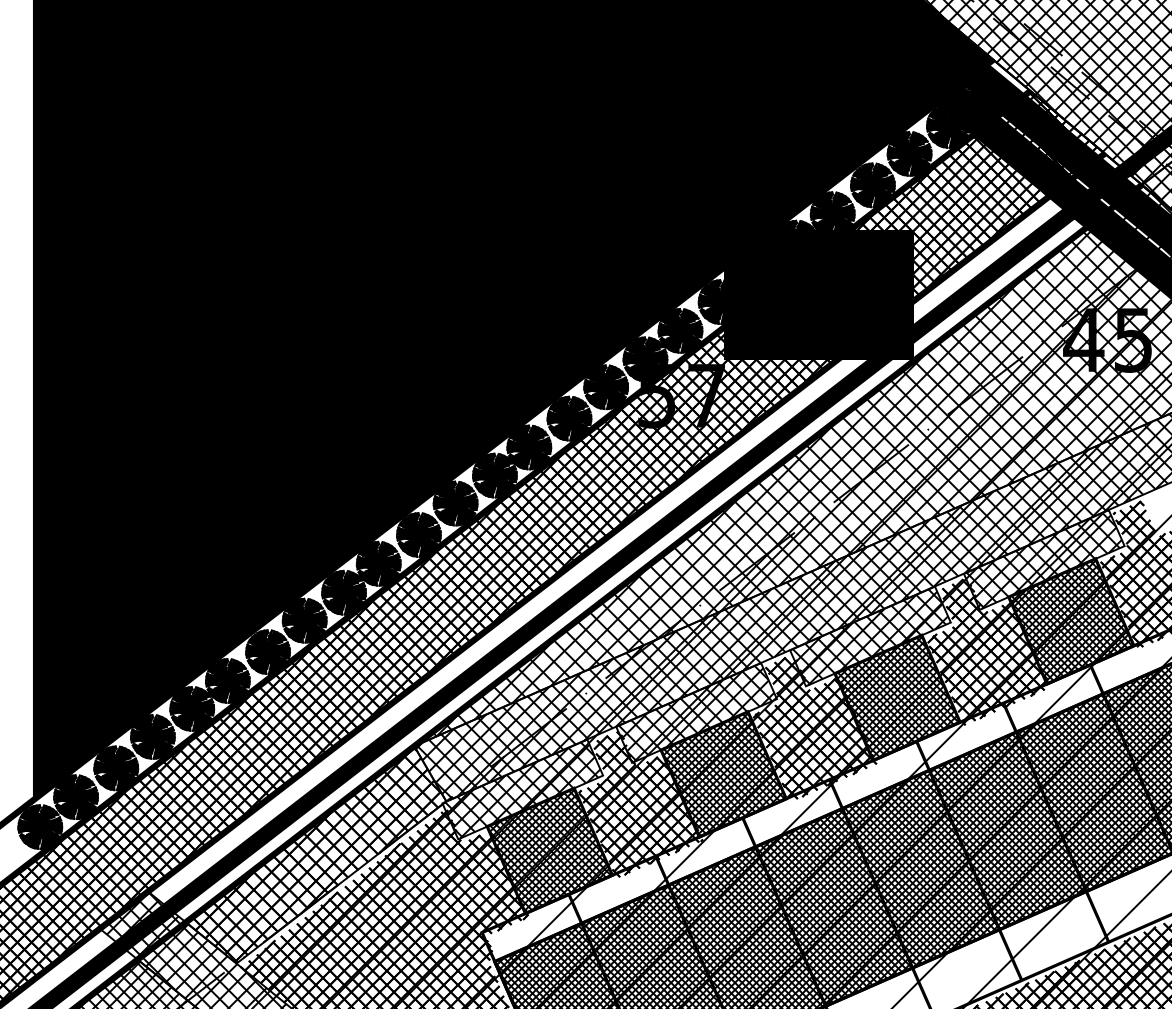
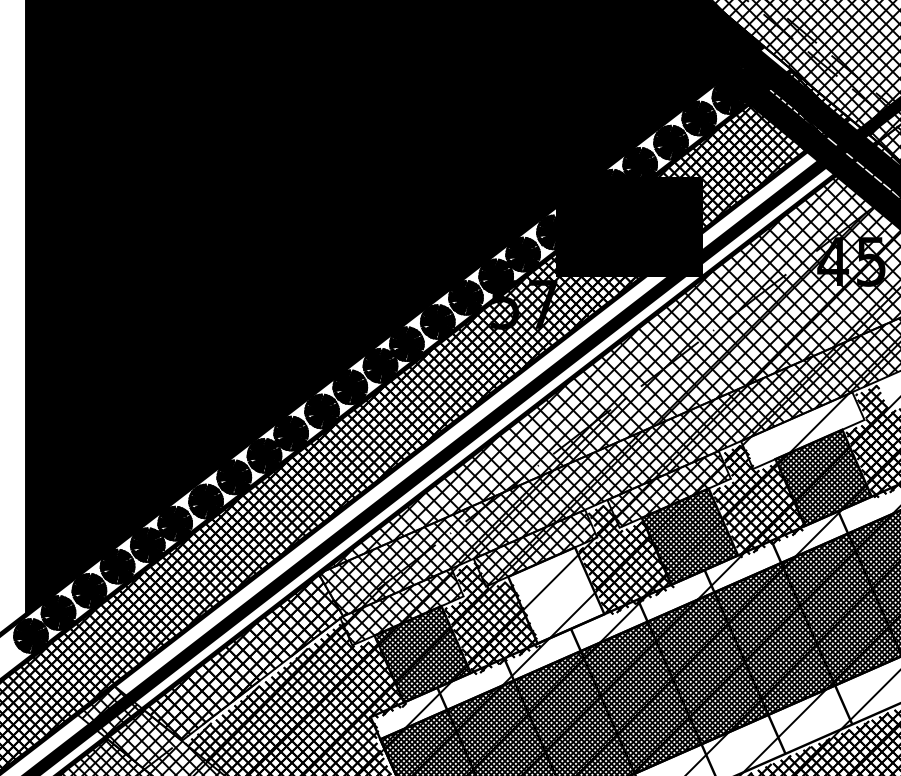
hatch: (1043, 561) -> (802, 431), removed
hatch: (722, 773) -> (555, 594), removed

